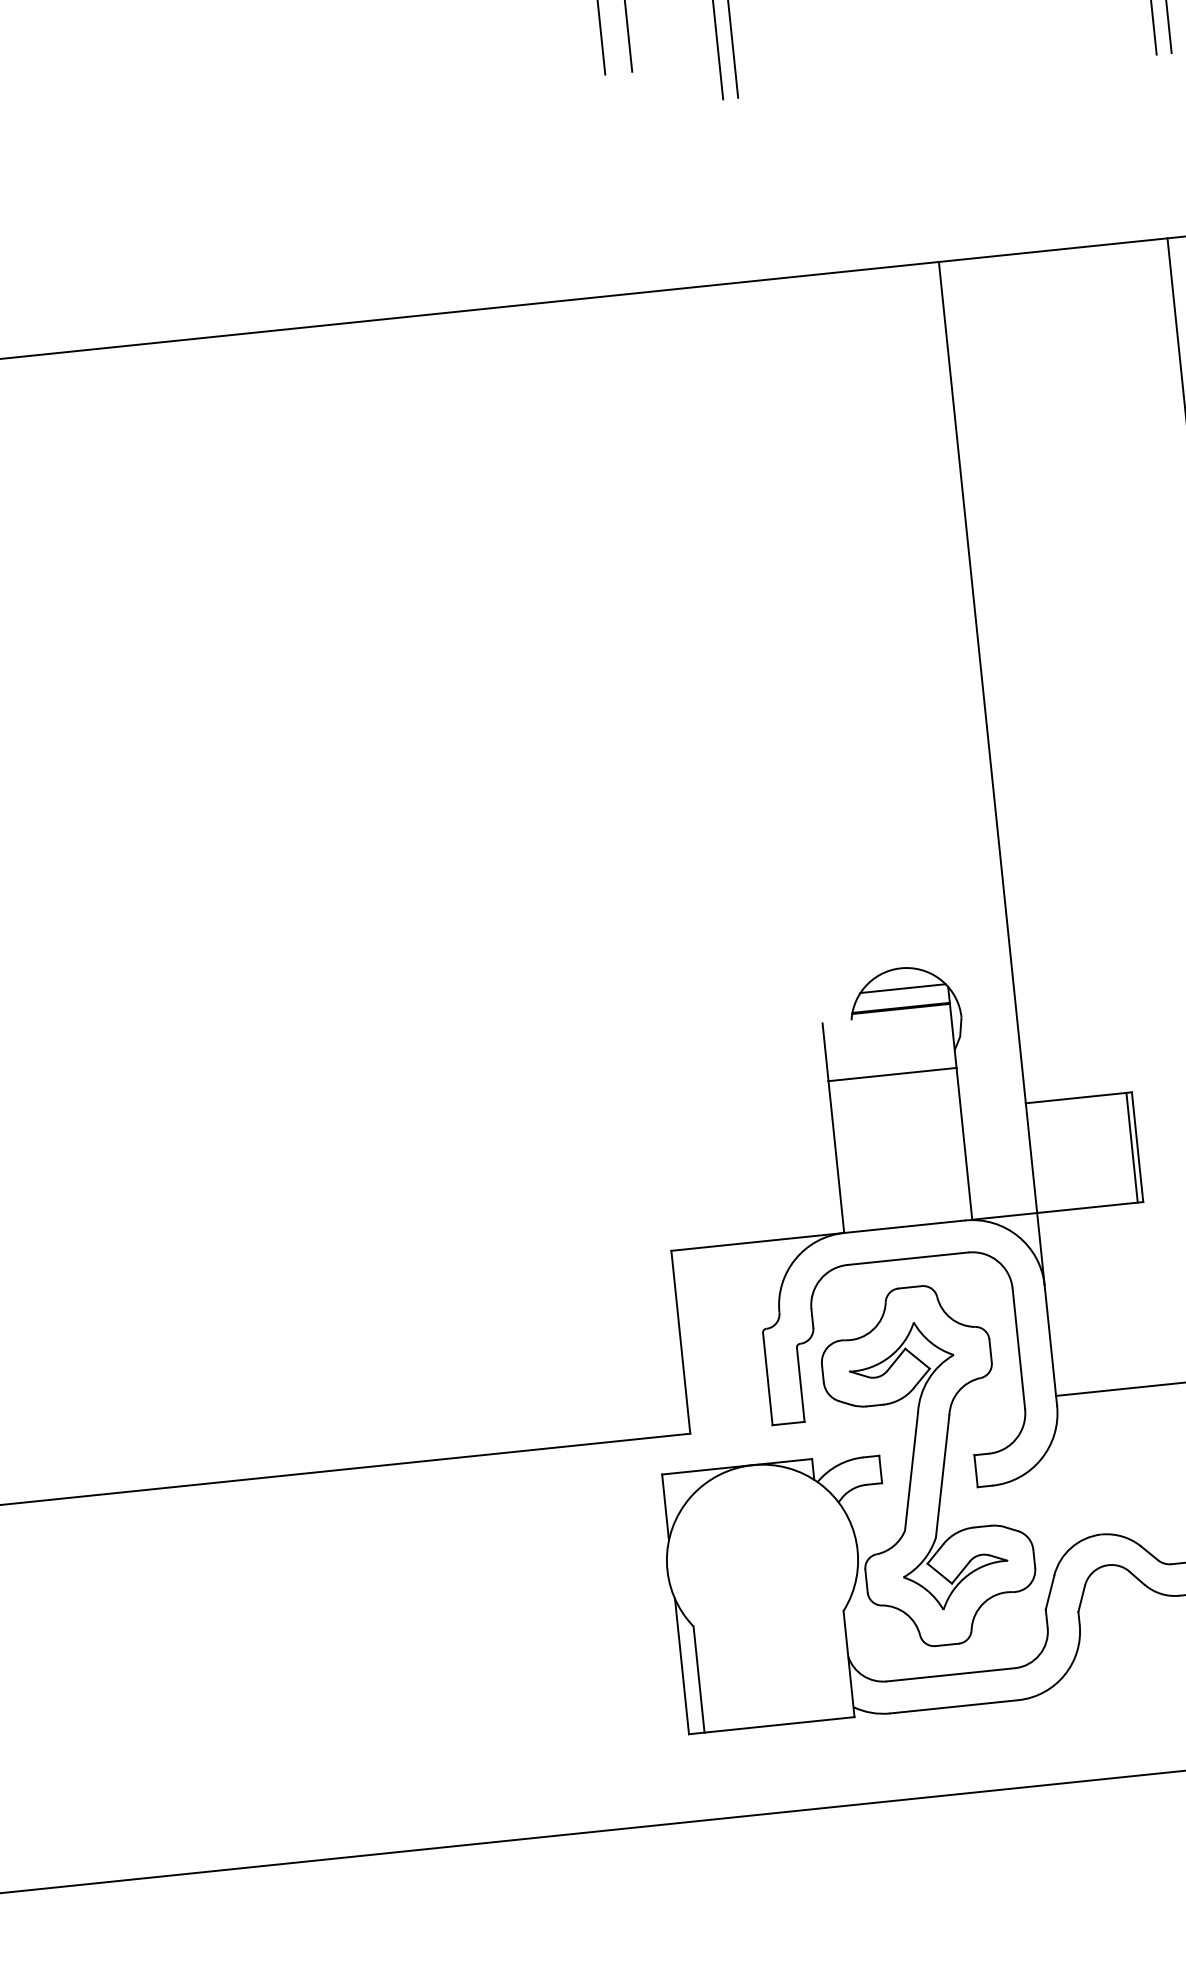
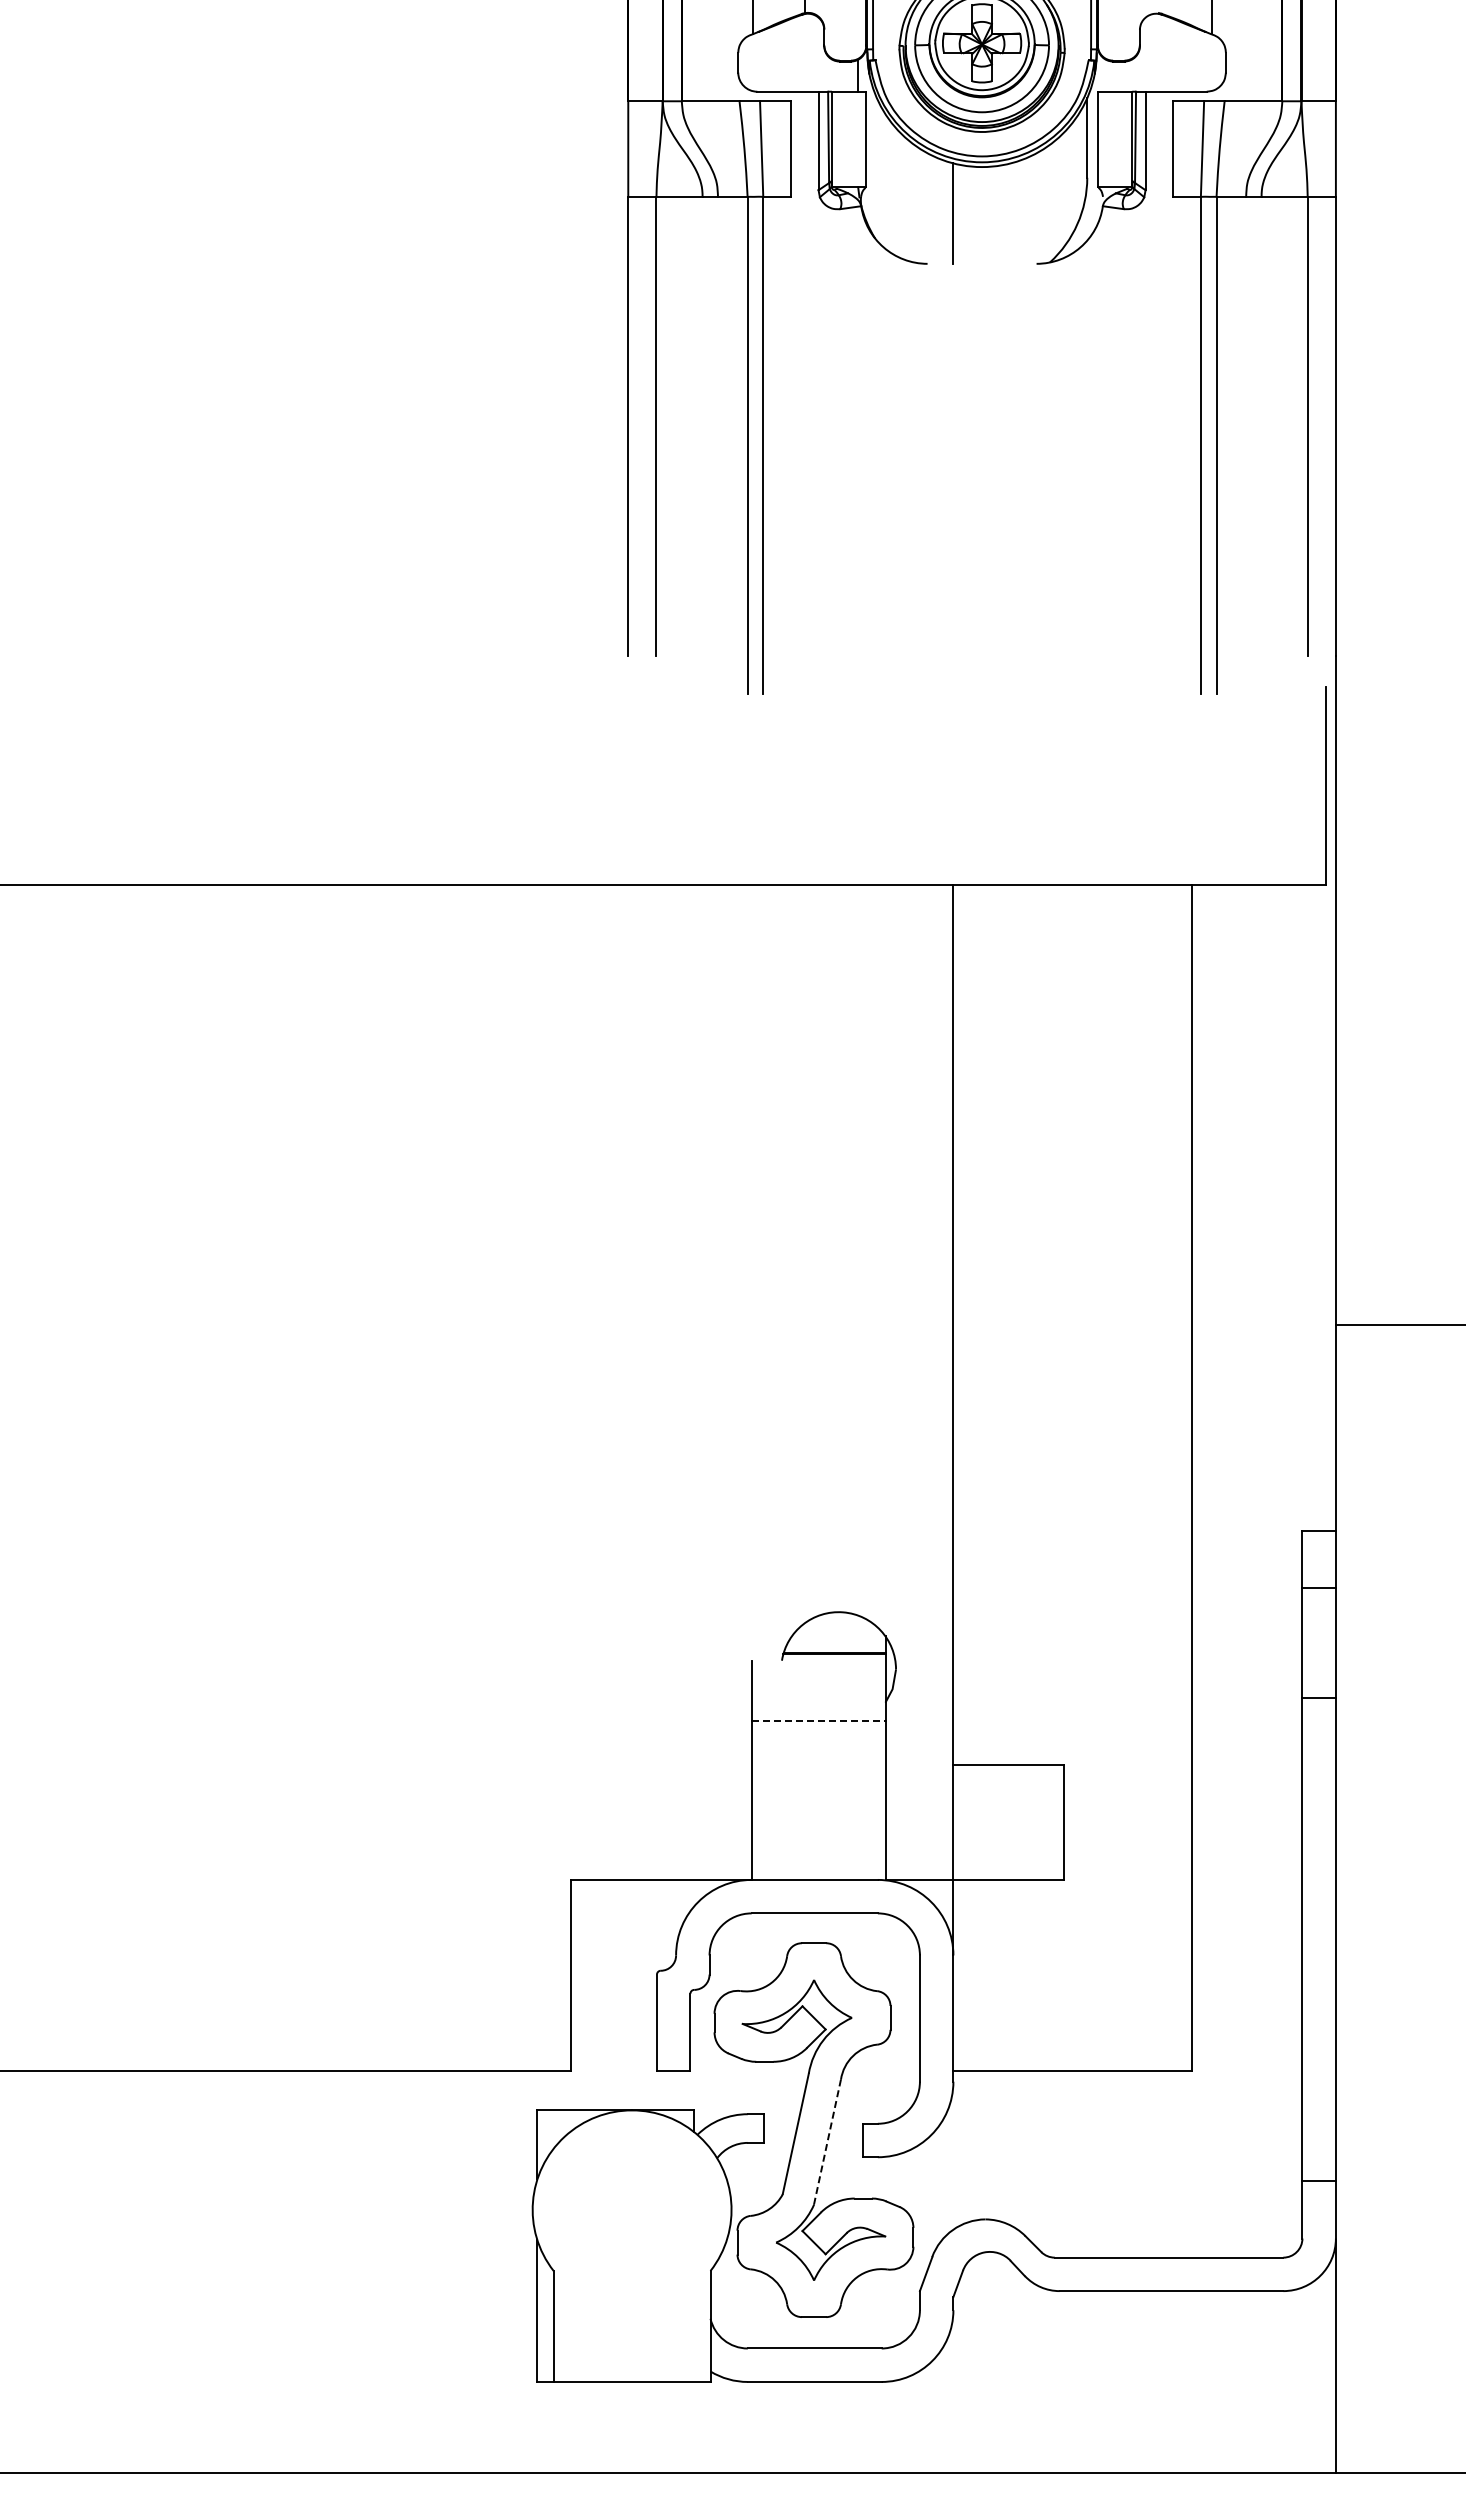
line: (902, 988) -> (838, 1633), removed
line: (892, 1074) -> (818, 1721), solid -> dashed
line: (1131, 1147) -> (1058, 1822), removed
line: (942, 1476) -> (827, 2142), solid -> dashed

